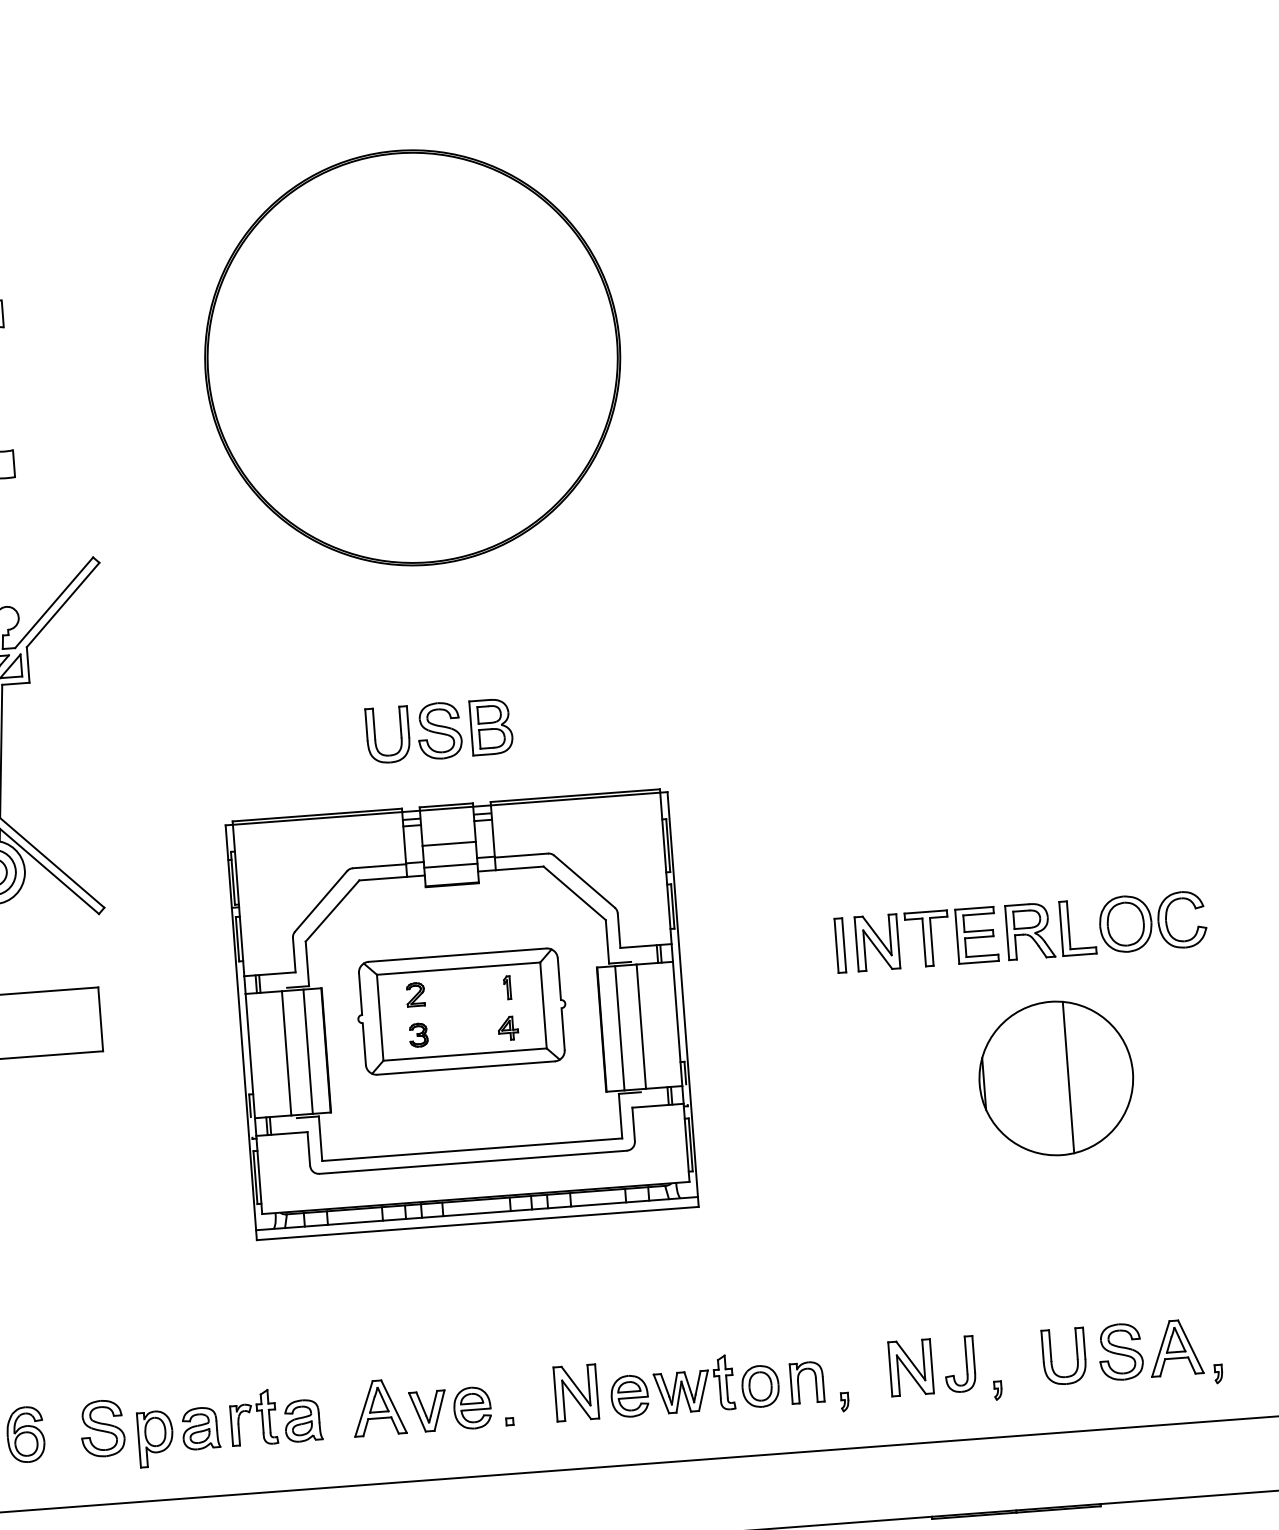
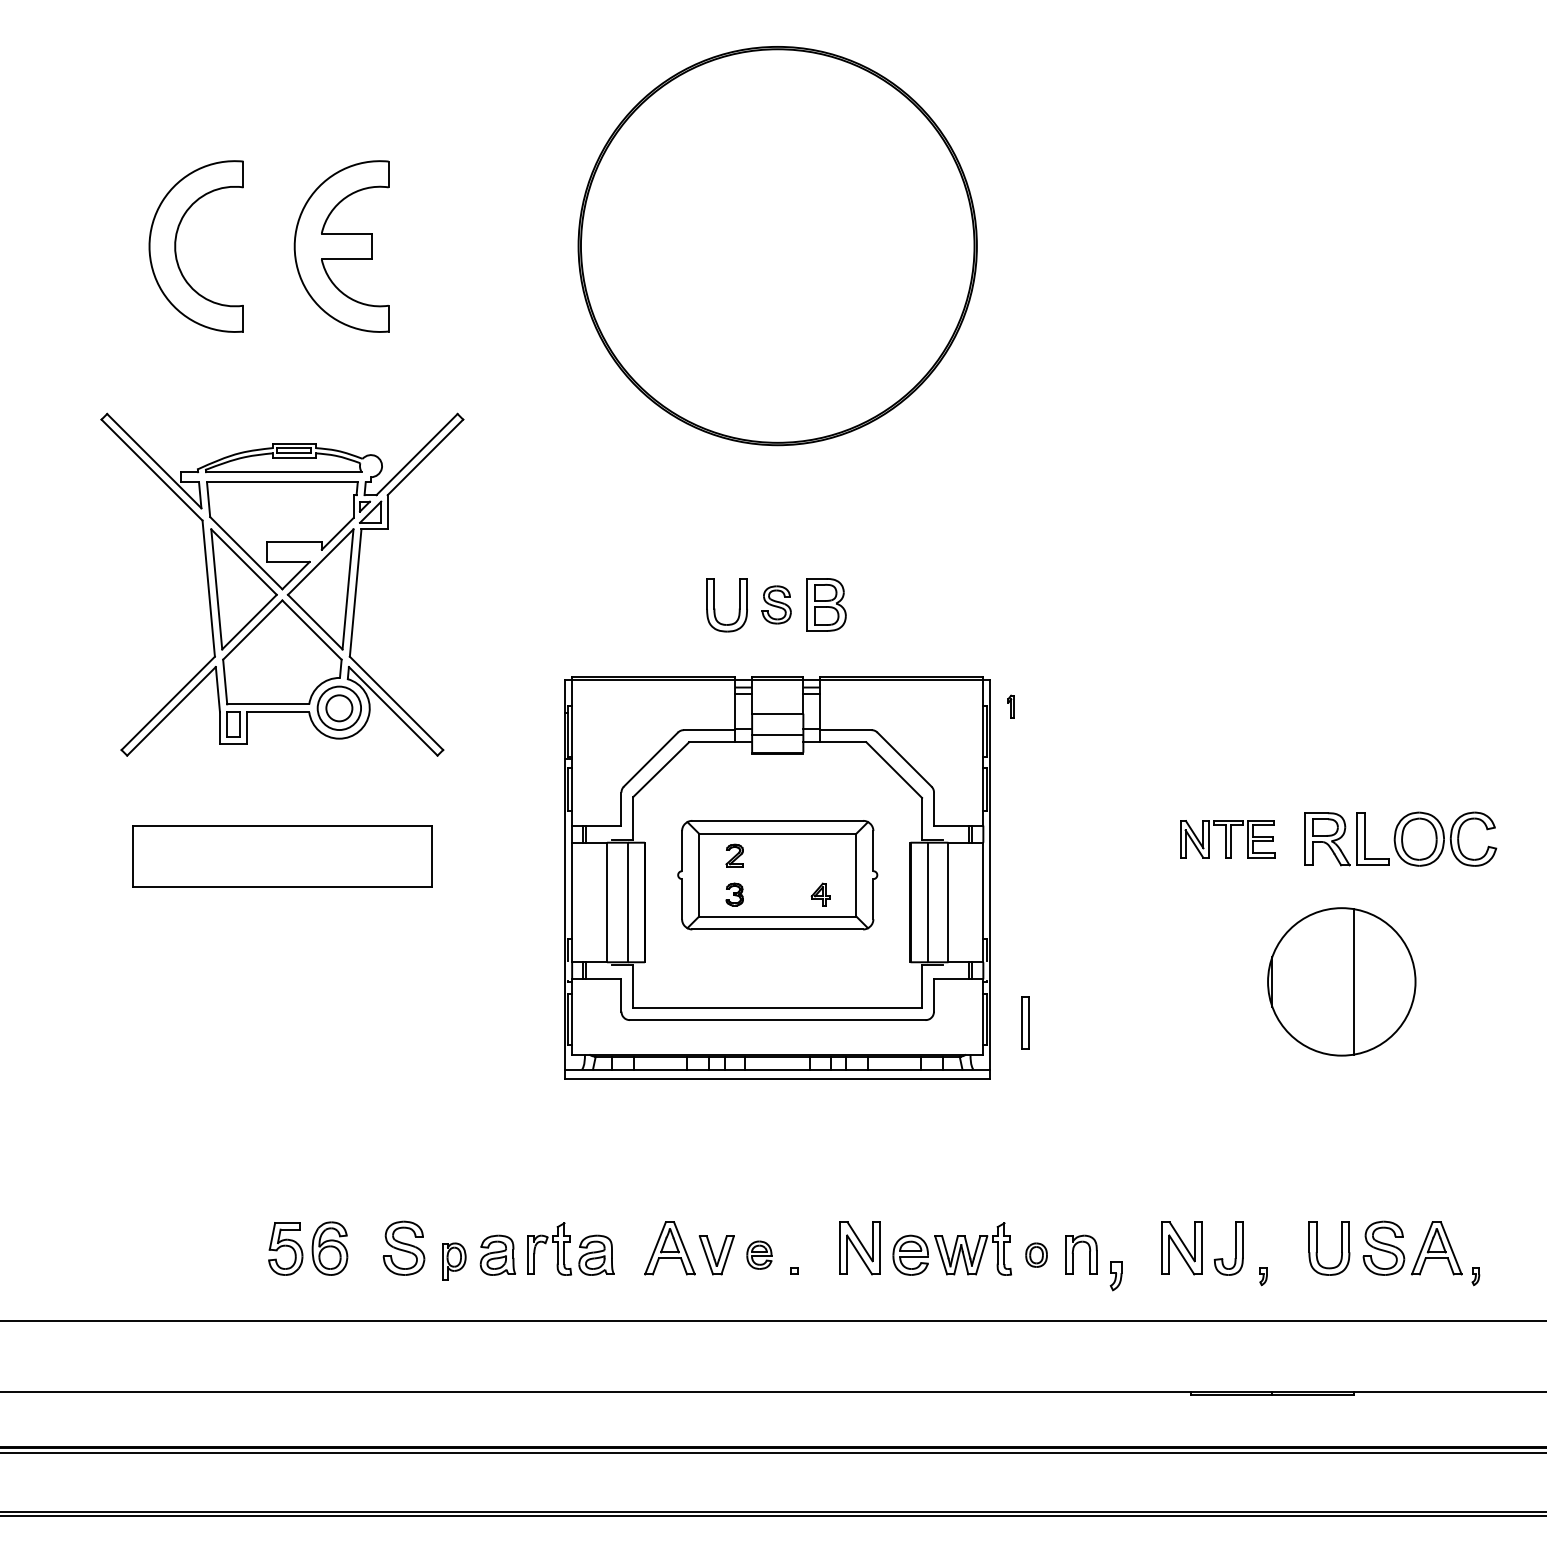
part: (439, 730) -> (776, 604), size x0.7
part: (926, 939) -> (1227, 839), size x0.7
part: (840, 944) -> (1025, 1022), moved
part: (506, 987) -> (1010, 706), moved
part: (760, 1385) -> (1036, 1254), size x0.6
part: (845, 1402) -> (1116, 1276), size x1.6
part: (472, 1407) -> (759, 1254), size x0.7
part: (156, 1438) -> (454, 1261), size x0.7

